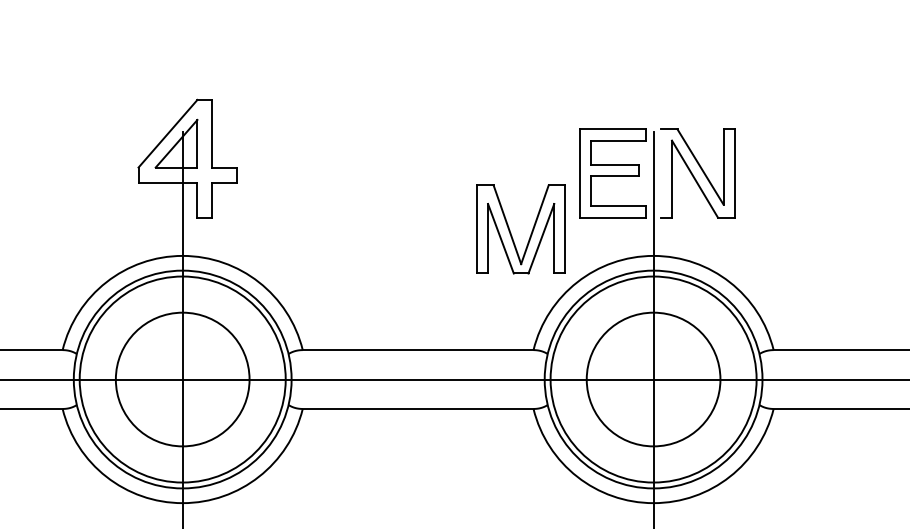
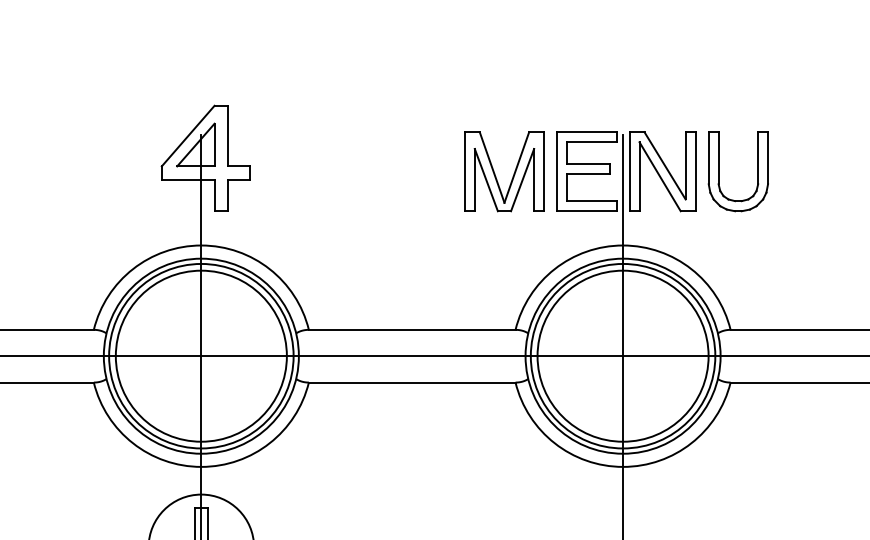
line: (660, 173) -> (629, 171), added
part: (761, 173) -> (719, 171), added
part: (511, 231) -> (495, 173), moved
circle: (181, 378) -> (200, 355), size x1.43
circle: (652, 378) -> (622, 355), size x1.43

